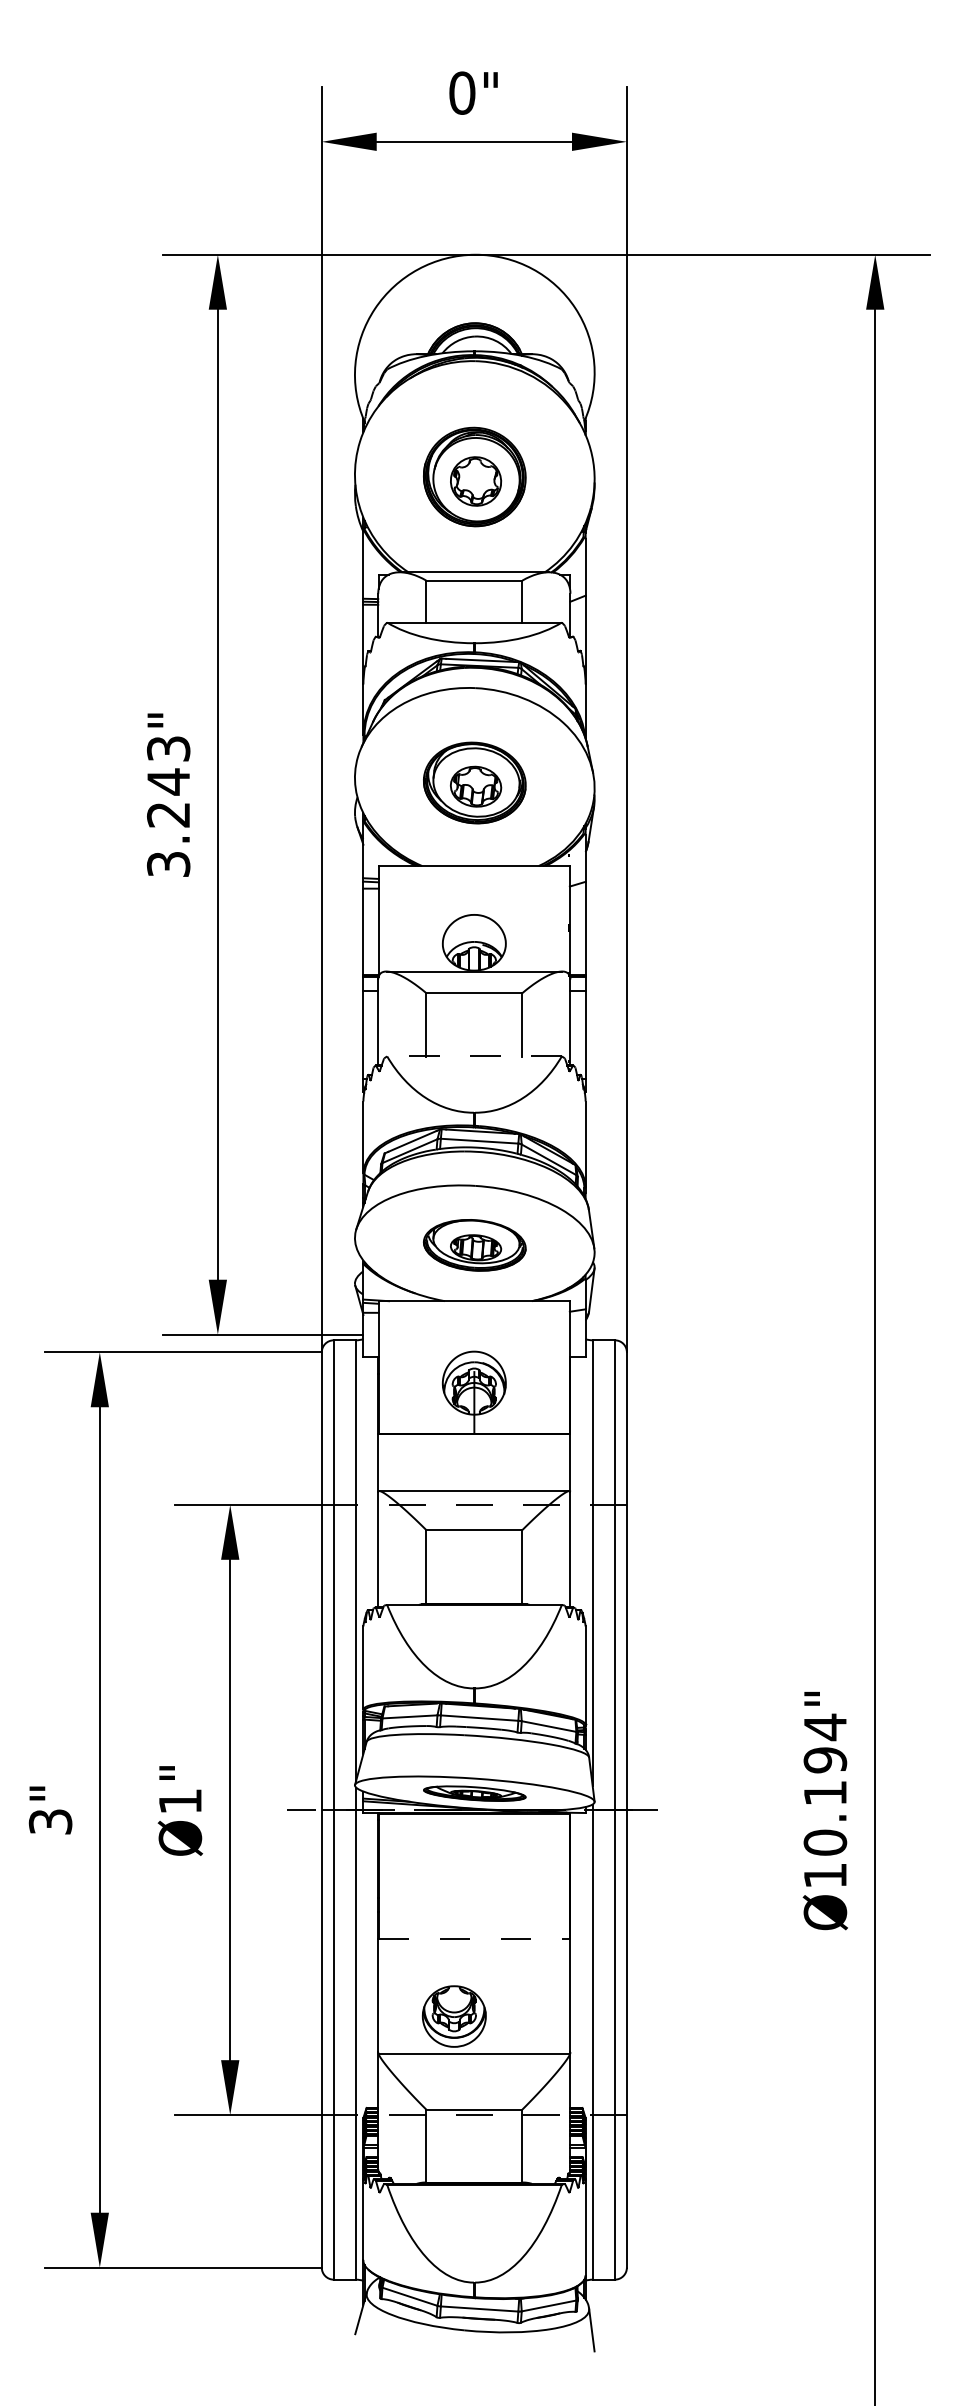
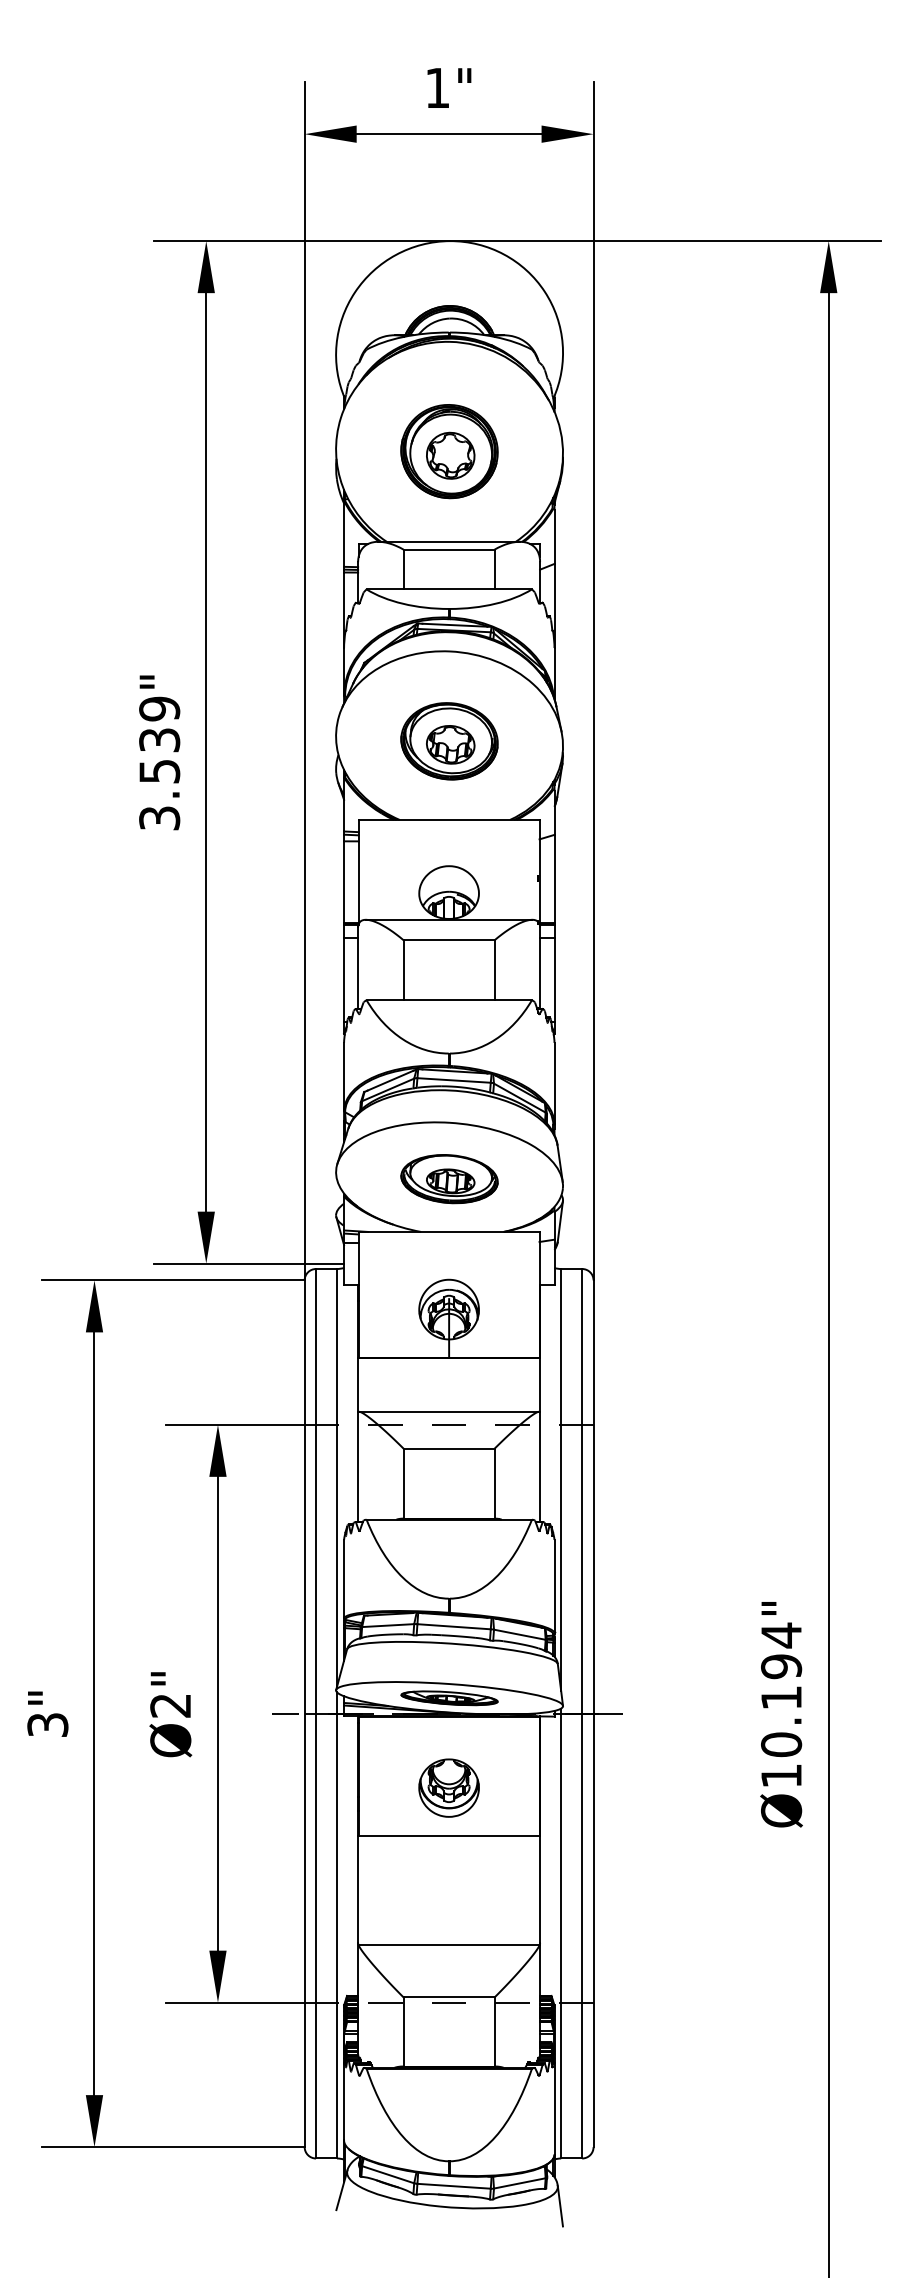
text: (462, 92) -> (437, 87), 0" -> 1"
text: (168, 781) -> (159, 739), 3.243" -> 3.539"
line: (474, 1056) -> (449, 1000), dashed -> solid
text: (179, 1801) -> (169, 1705), Ø1" -> Ø2"
line: (474, 1938) -> (449, 1835), dashed -> solid
part: (453, 2016) -> (448, 1788), moved

